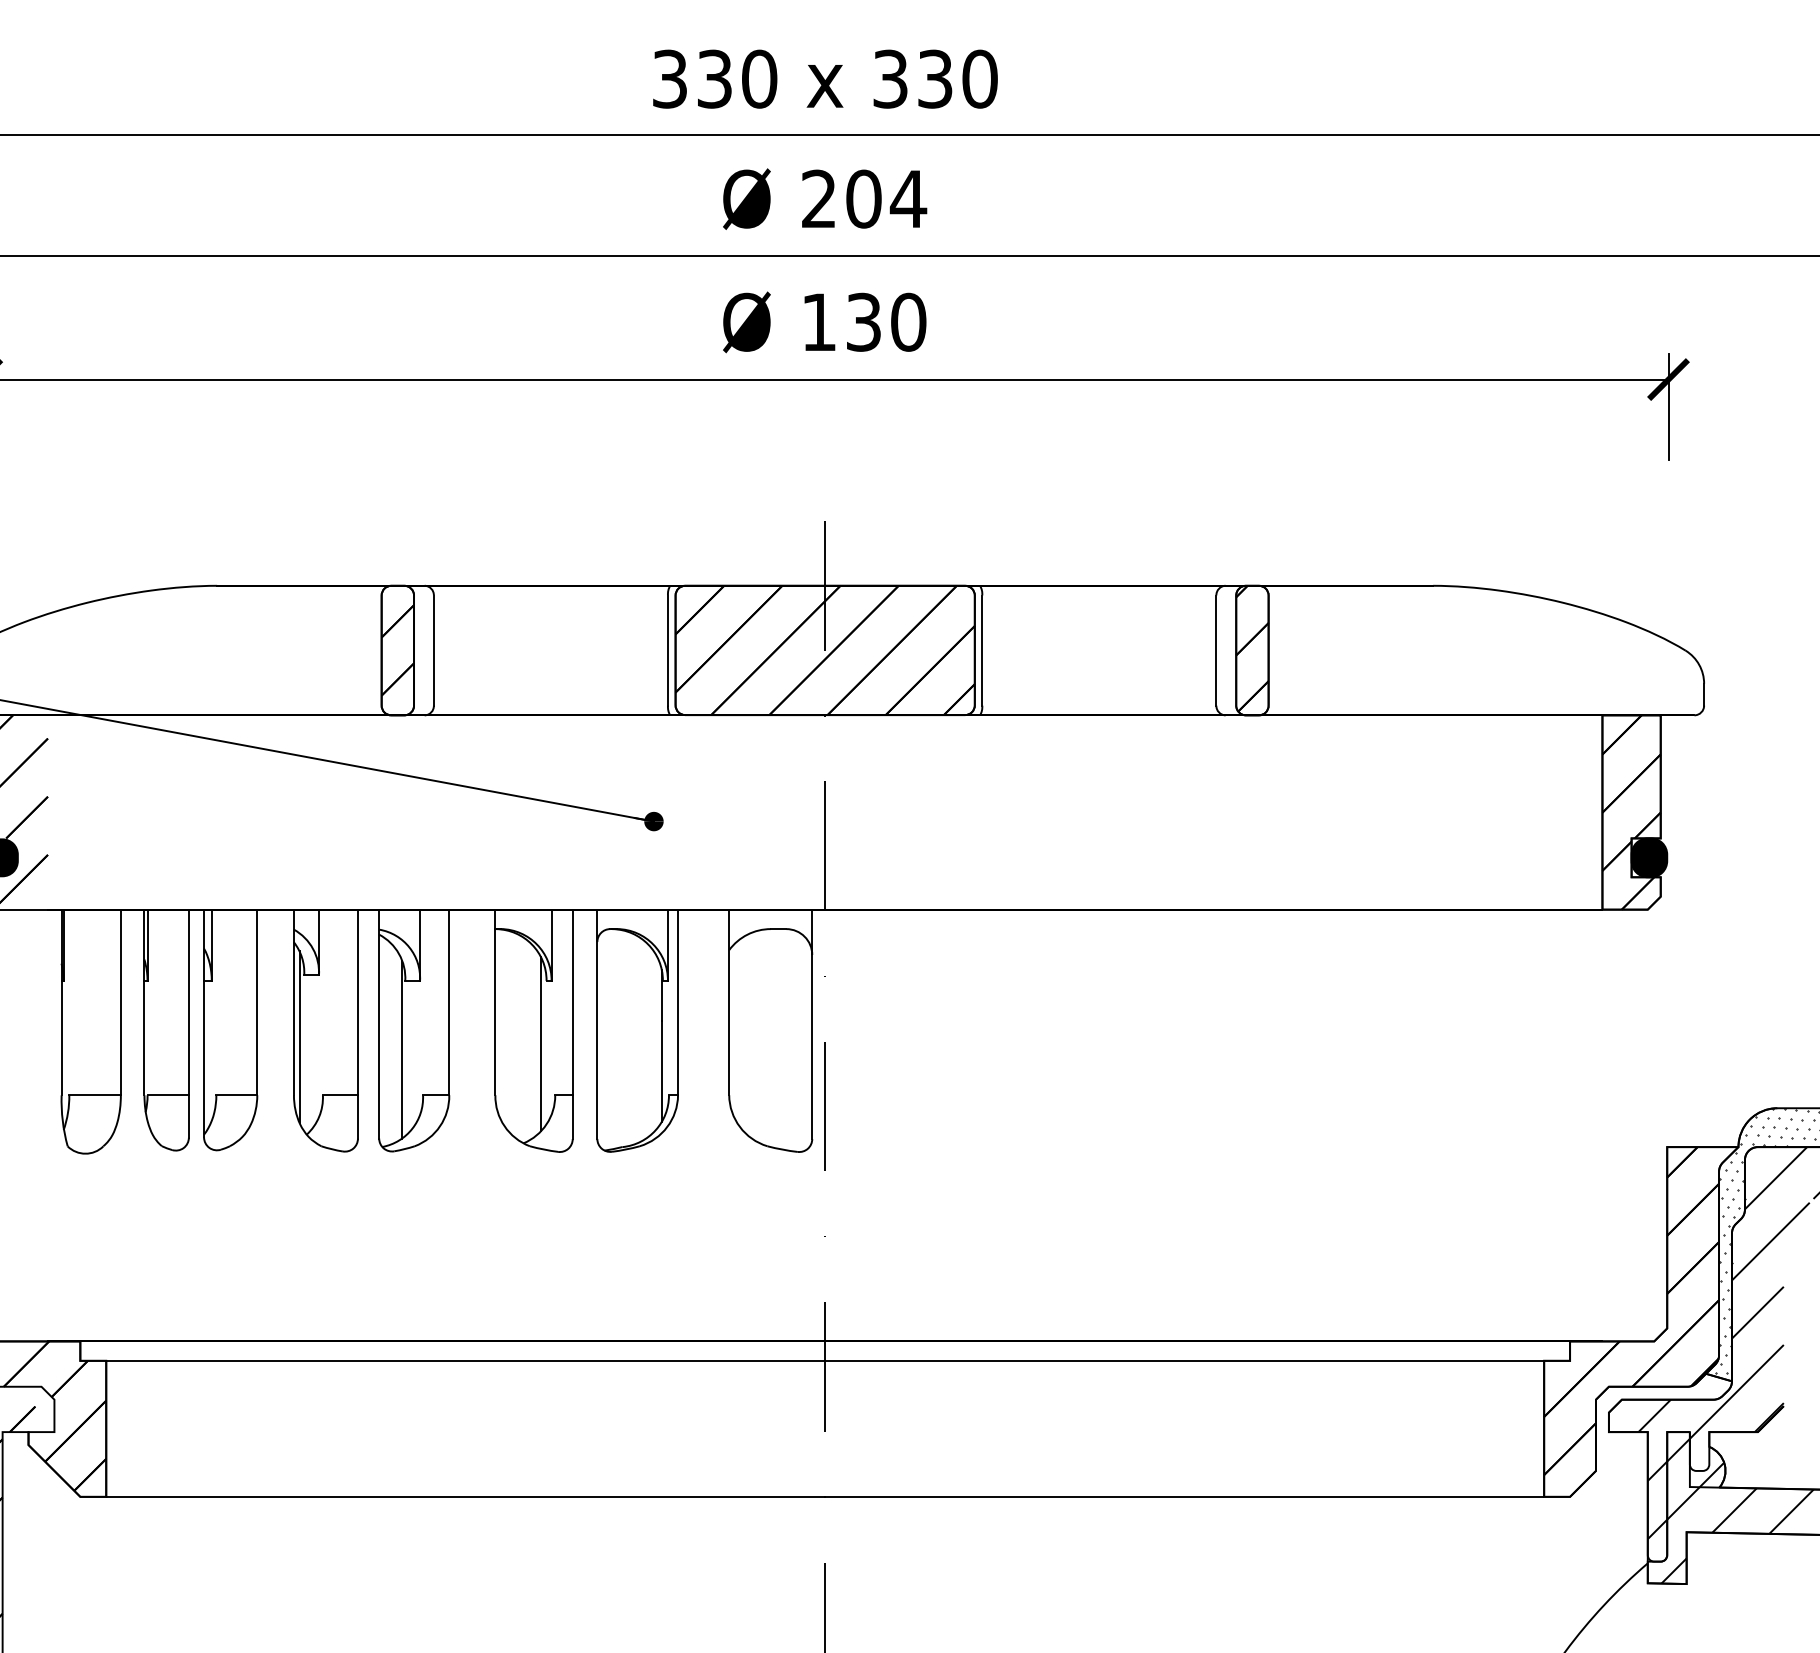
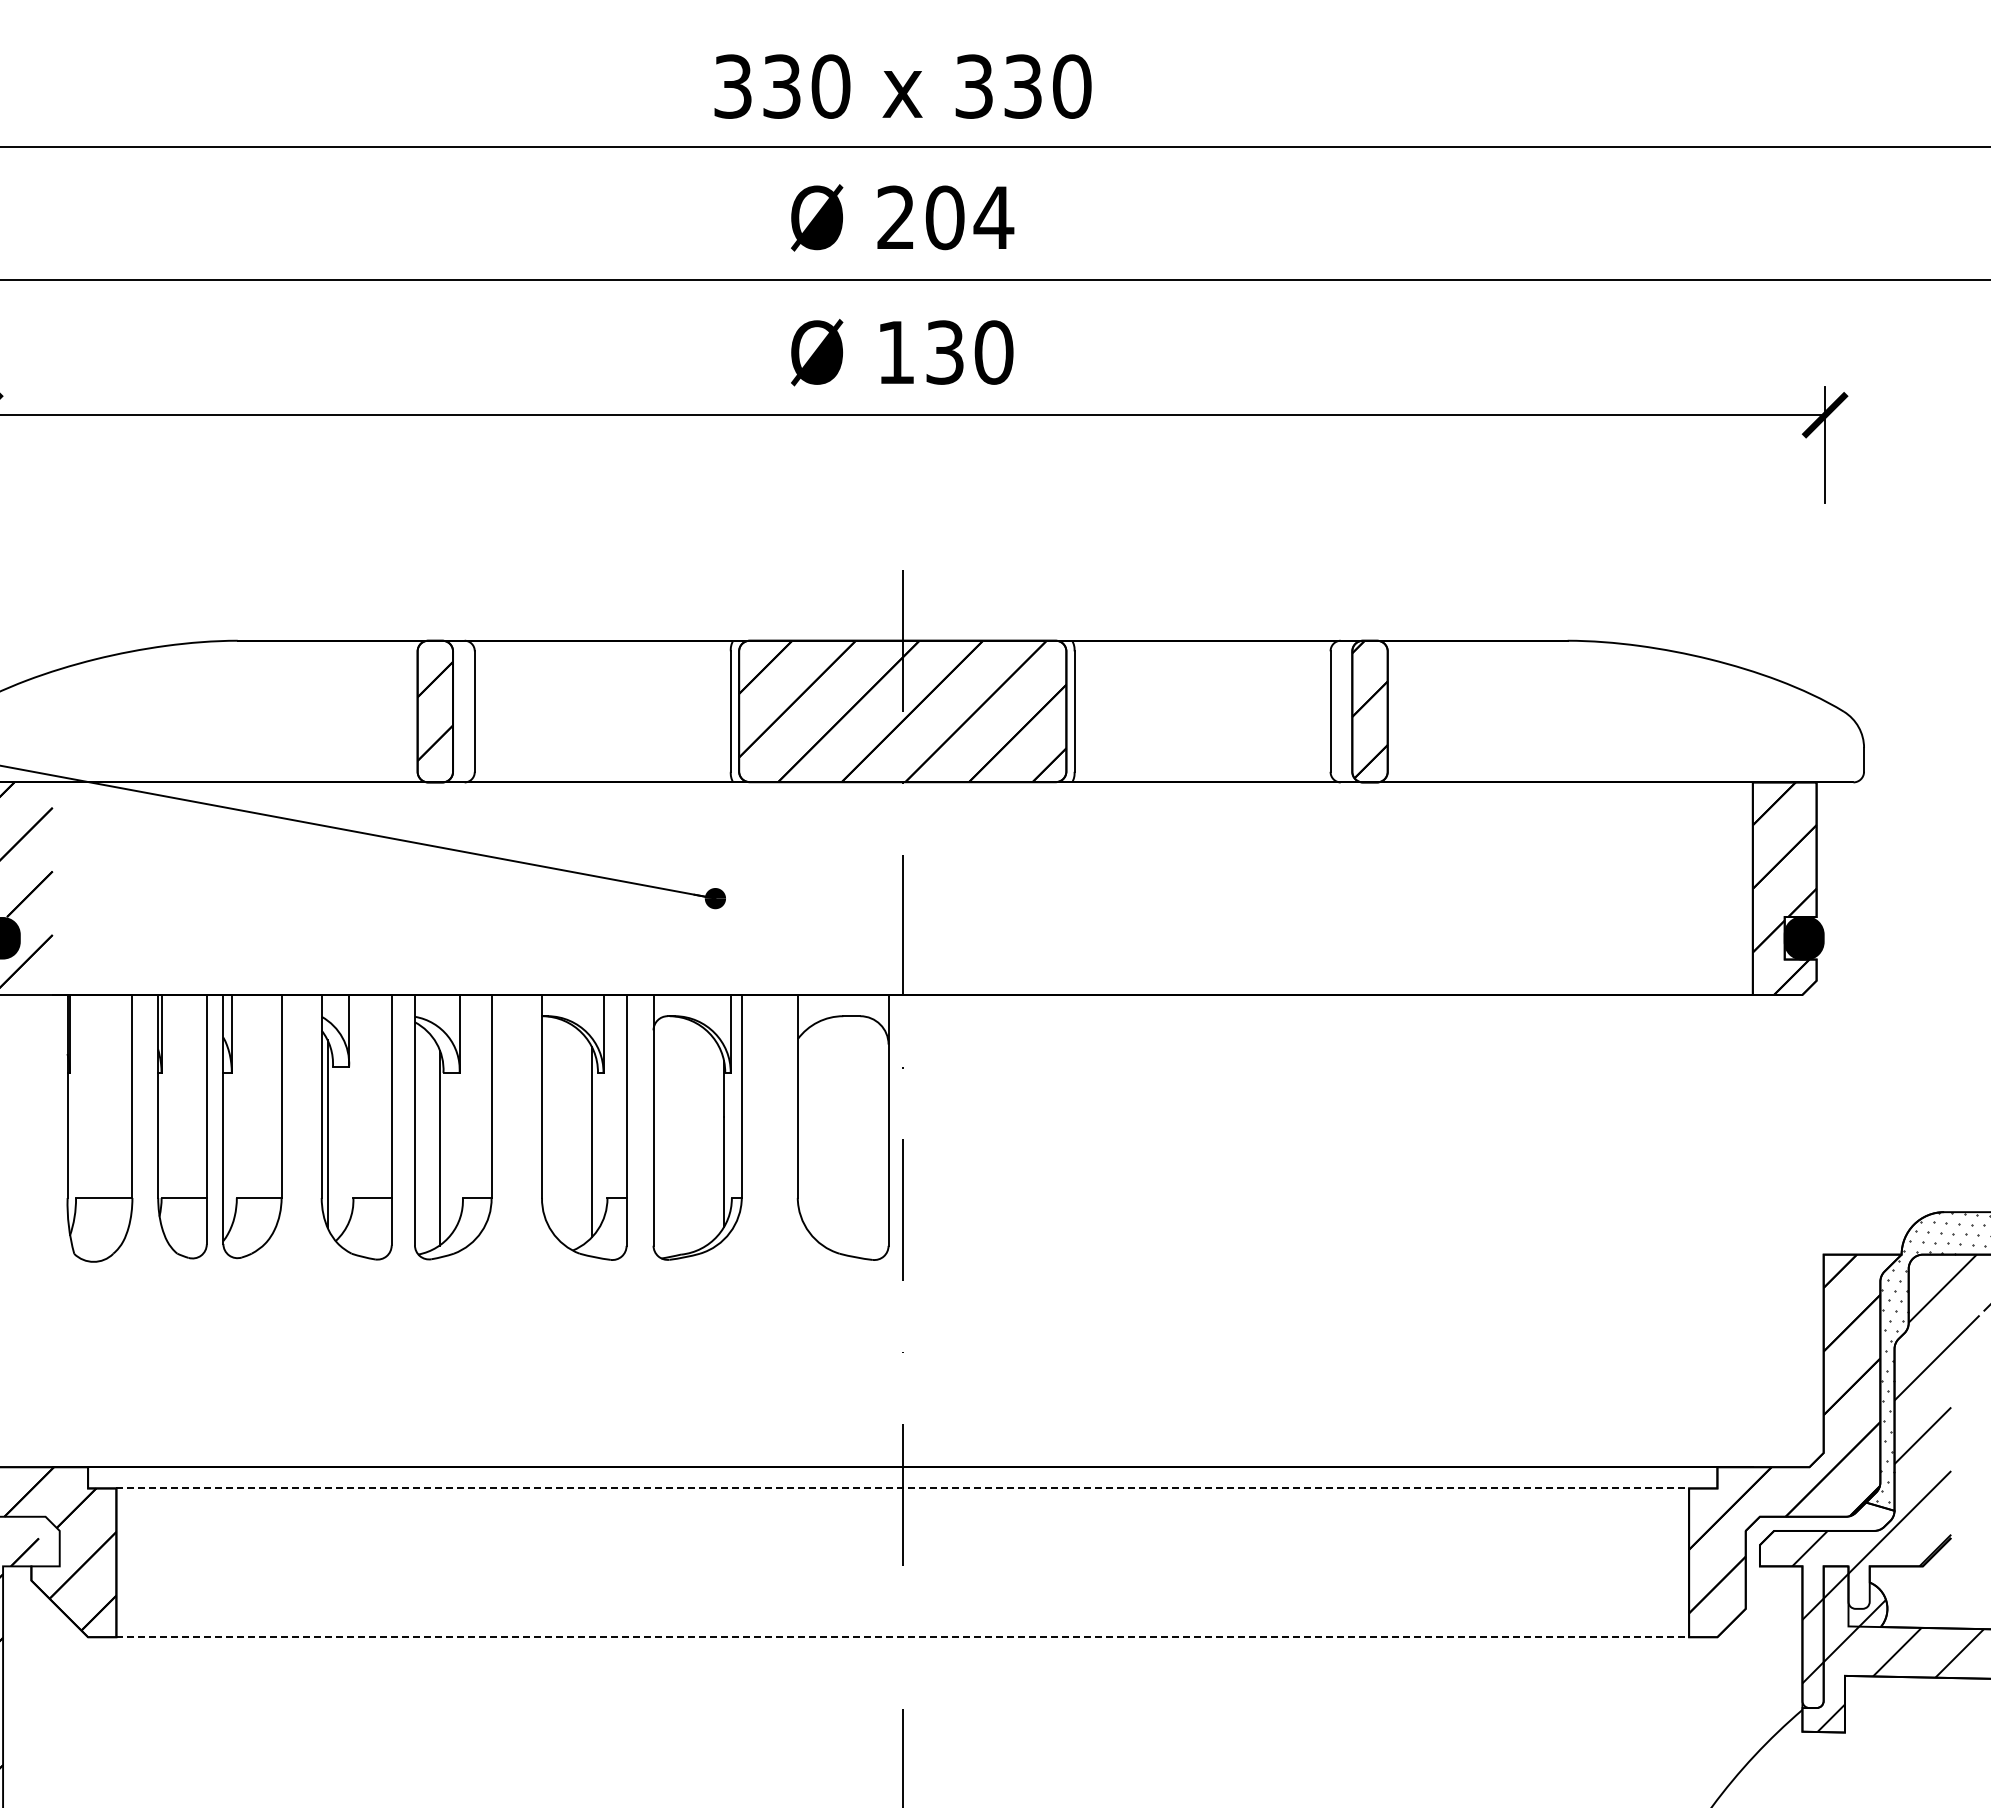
line: (825, 1360) -> (903, 1488), solid -> dashed
line: (825, 1497) -> (903, 1637), solid -> dashed

